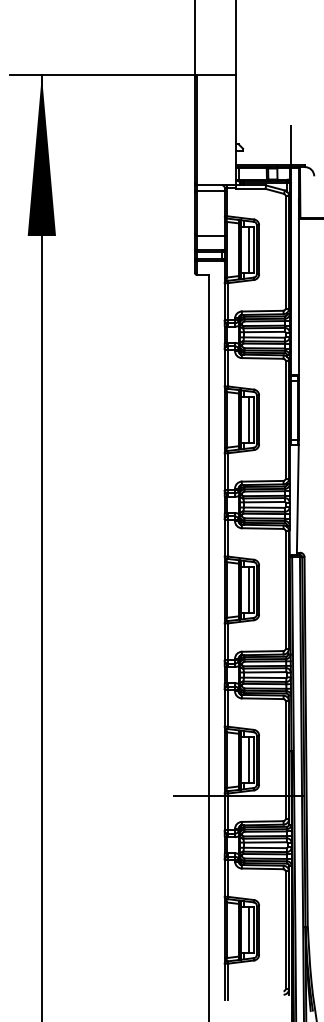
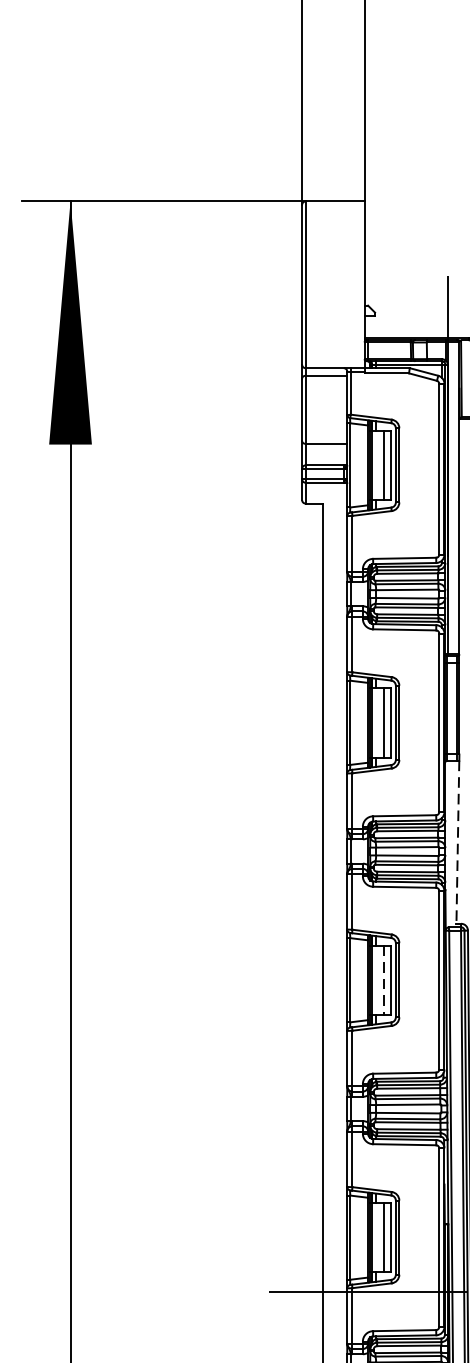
line: (297, 500) -> (457, 844), solid -> dashed
line: (249, 590) -> (384, 980), solid -> dashed

